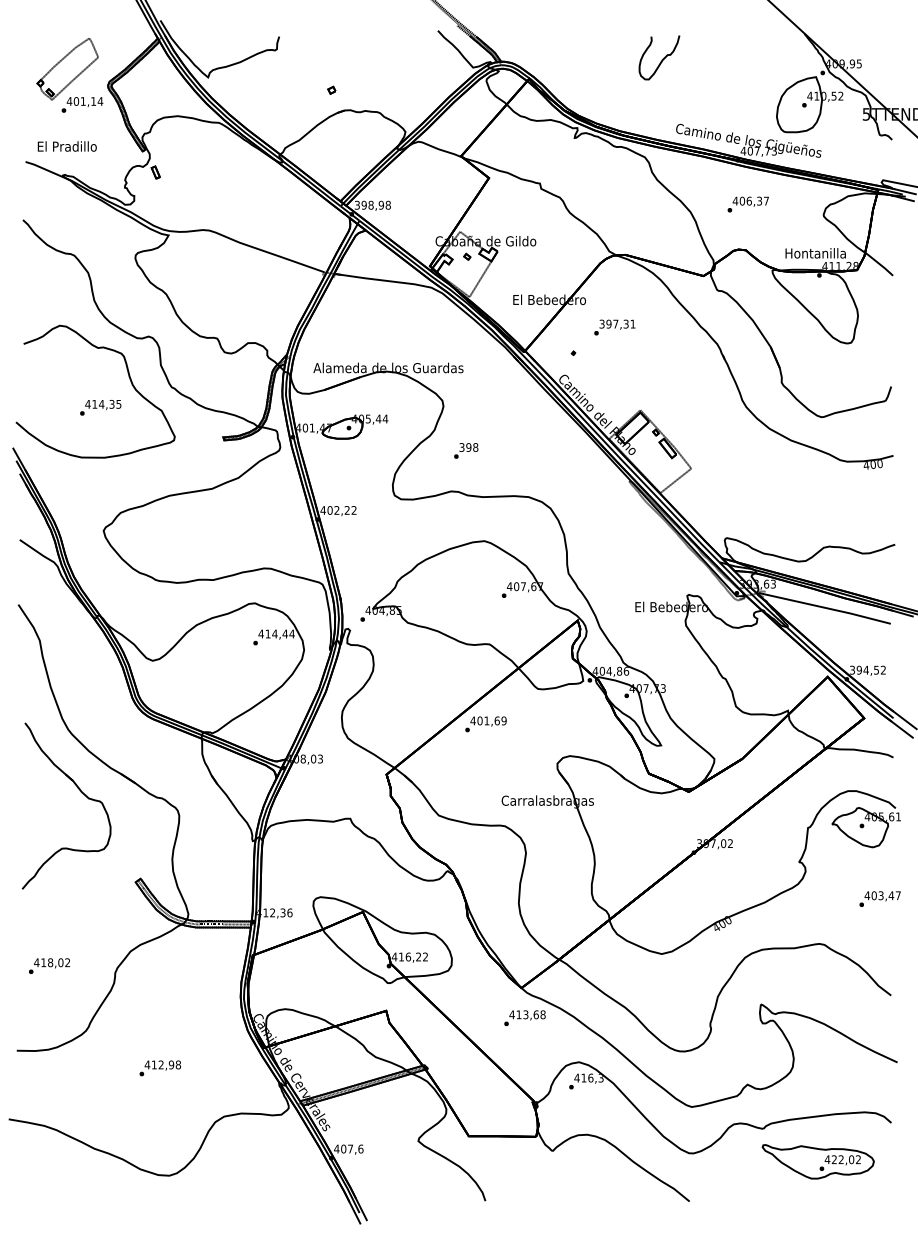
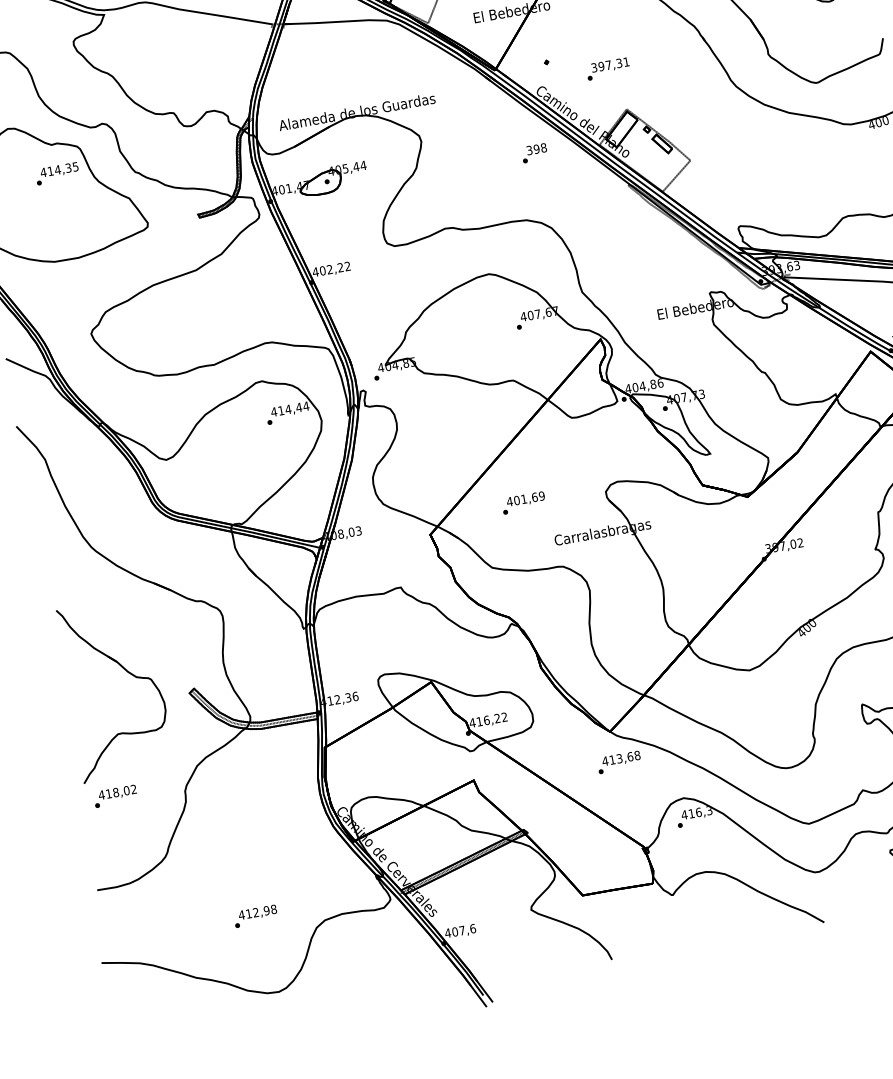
text: (614, 327) -> (607, 68), moved
text: (100, 407) -> (57, 173), moved
text: (466, 450) -> (534, 152), moved
text: (485, 724) -> (523, 503), moved
part: (80, 792) -> (126, 672), moved
text: (159, 1068) -> (254, 916), moved

